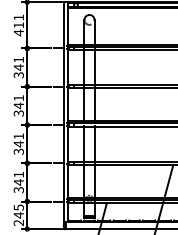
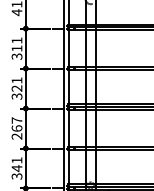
text: (18, 67) -> (16, 48), 341 -> 311
text: (18, 105) -> (16, 88), 341 -> 321
text: (18, 143) -> (16, 127), 341 -> 267

